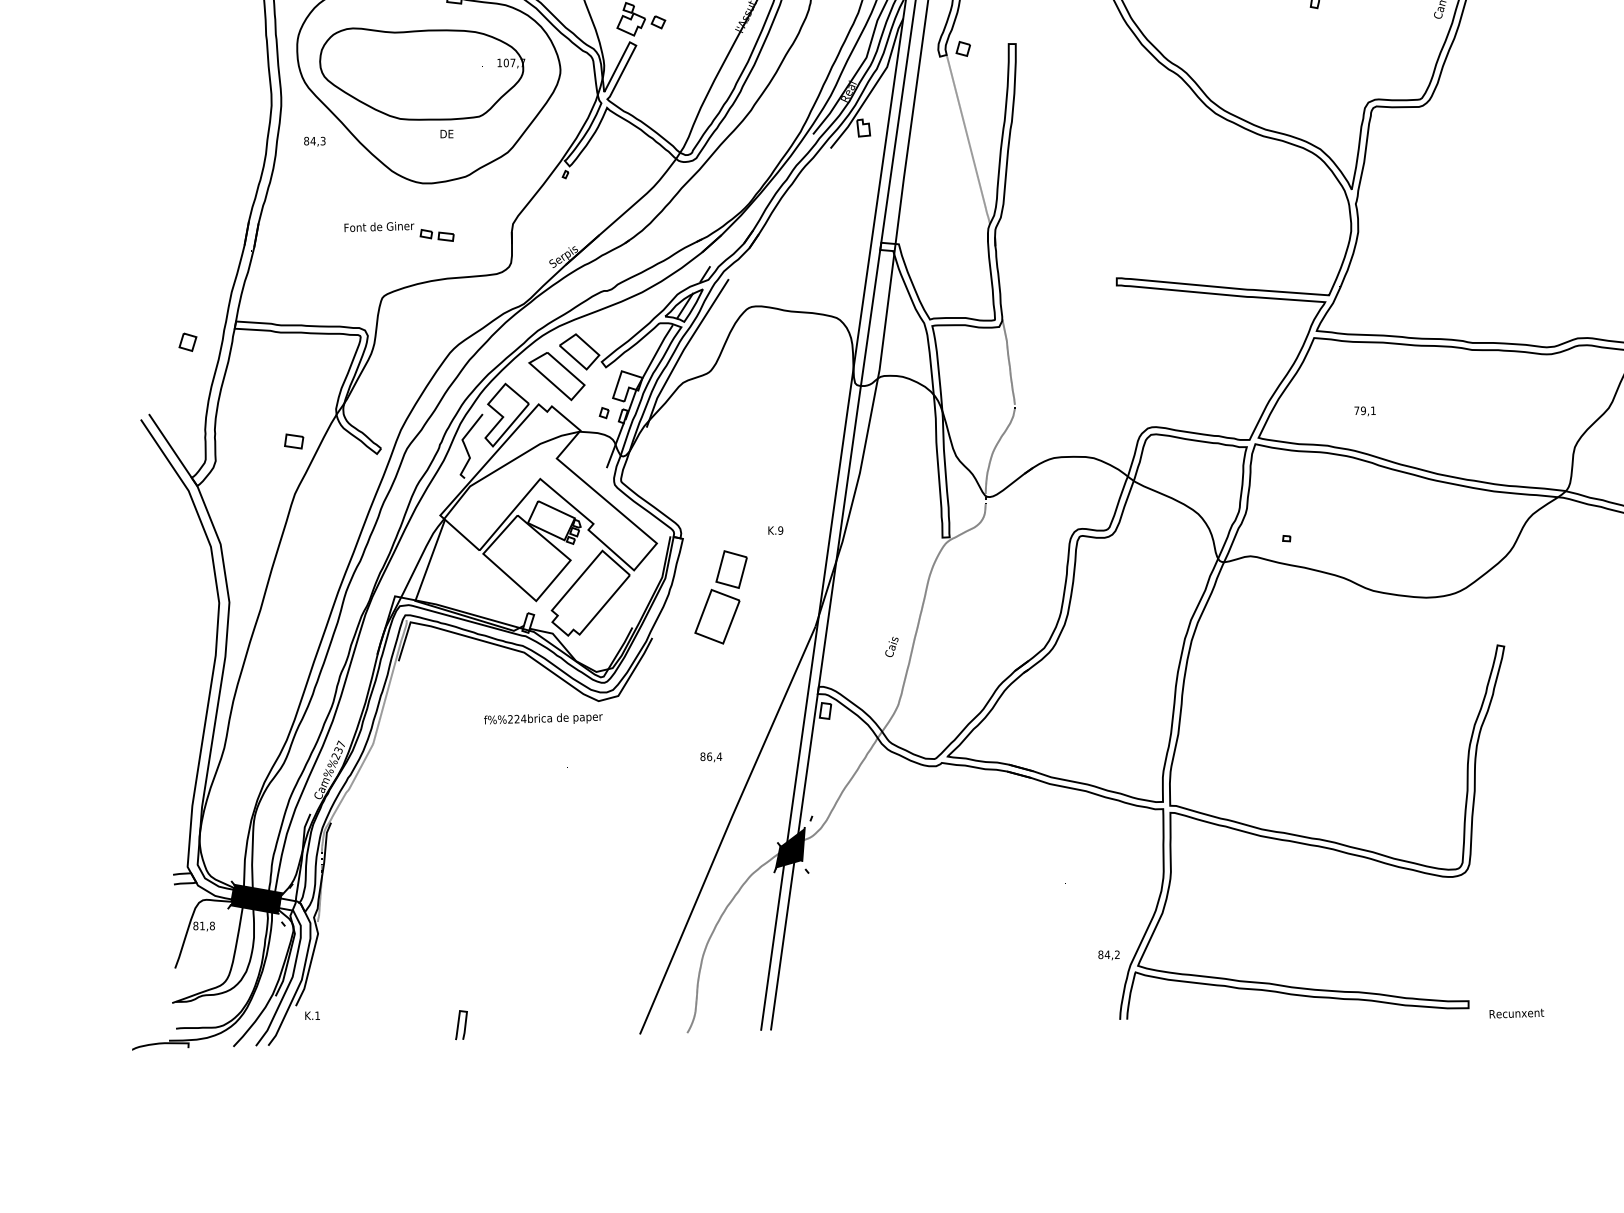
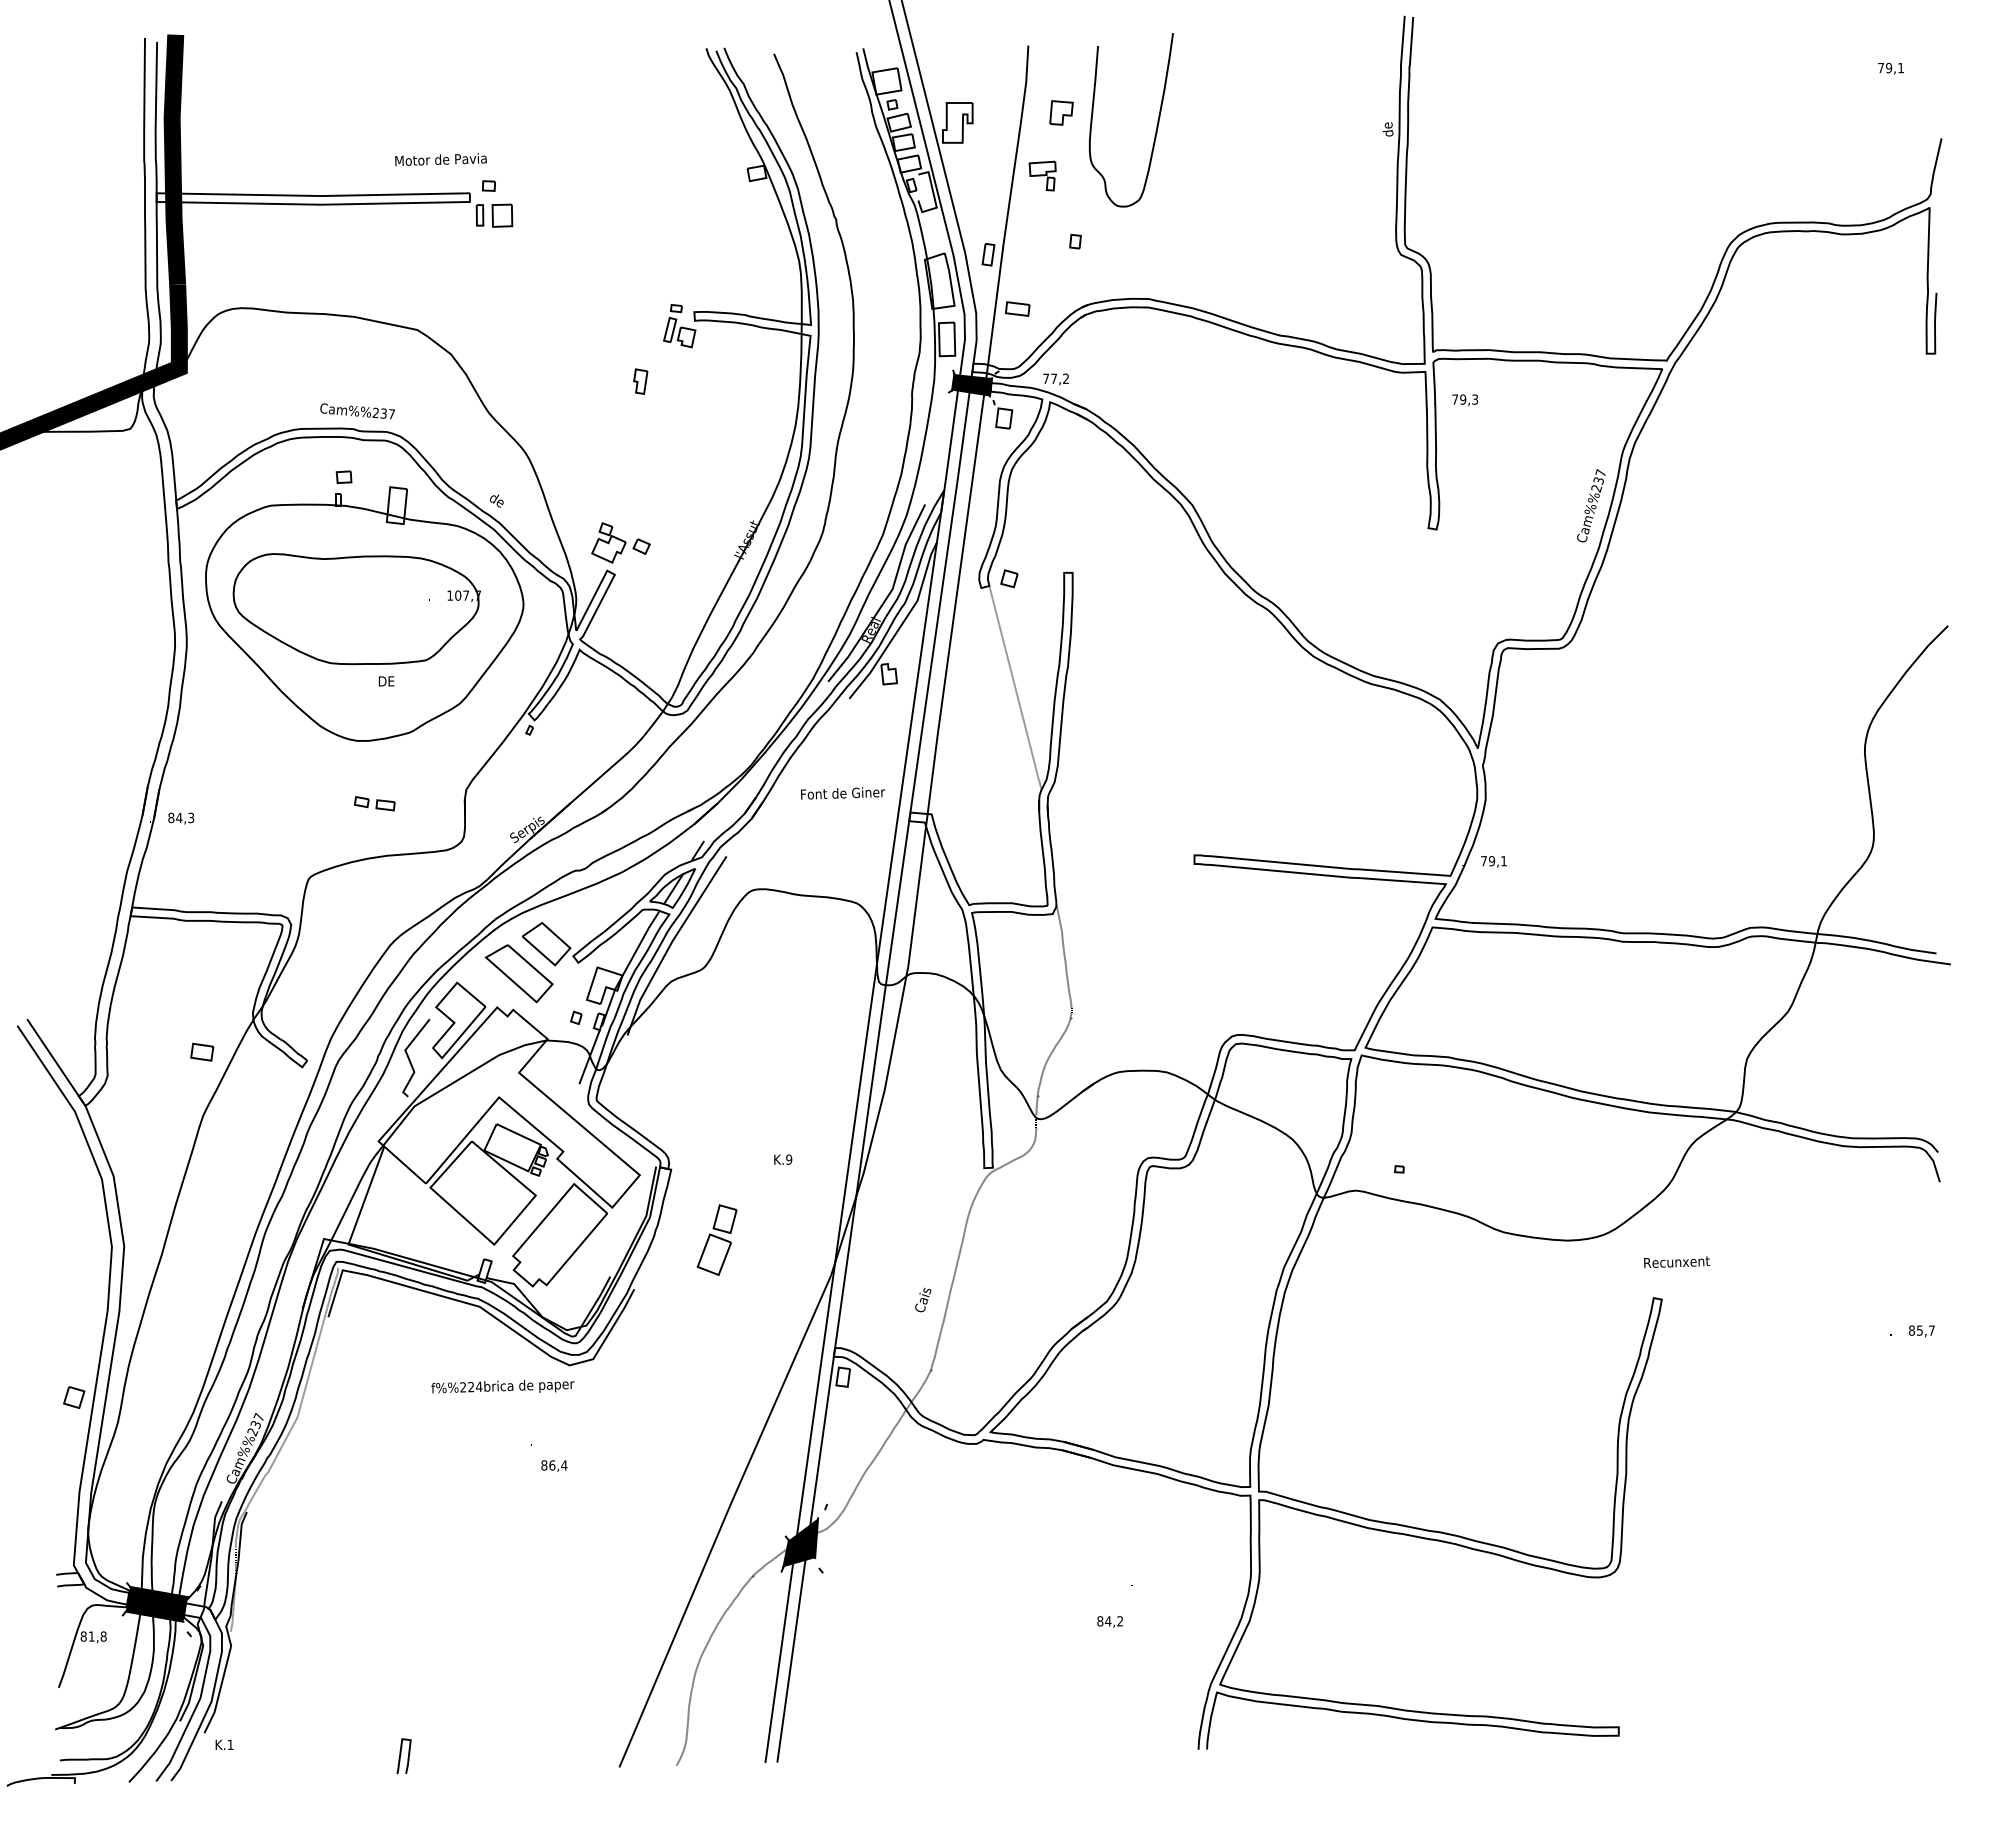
text: (315, 141) -> (181, 818), moved
text: (379, 227) -> (843, 793), moved
part: (188, 342) -> (74, 1397), moved
text: (1364, 411) -> (1493, 861), moved
part: (720, 596) -> (716, 1239), size x0.62
text: (711, 757) -> (554, 1466), moved
text: (1108, 954) -> (1109, 1621), moved
text: (1516, 1013) -> (1676, 1262), moved

